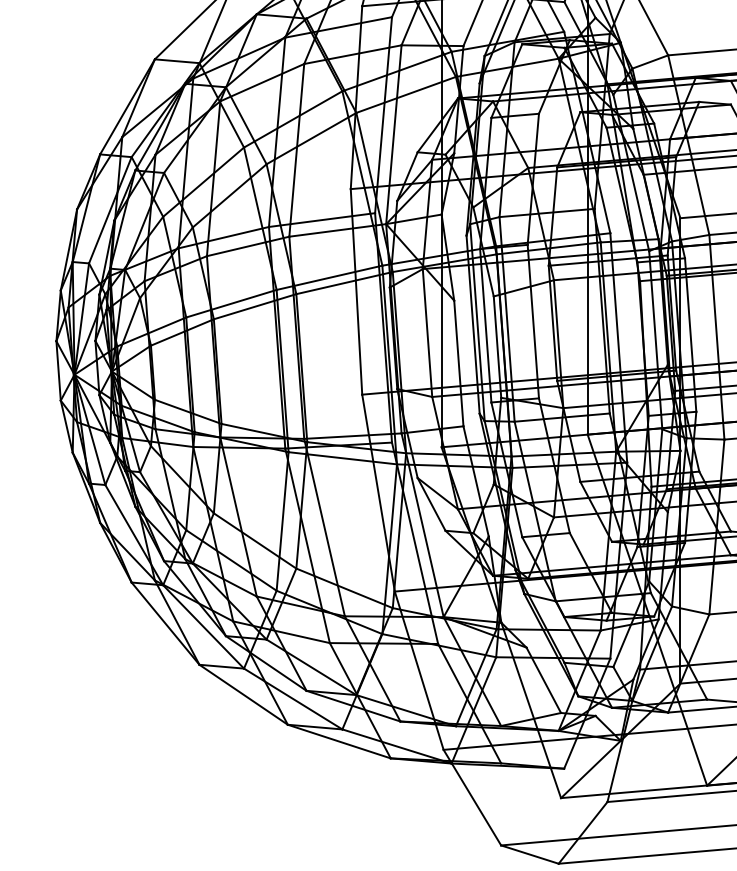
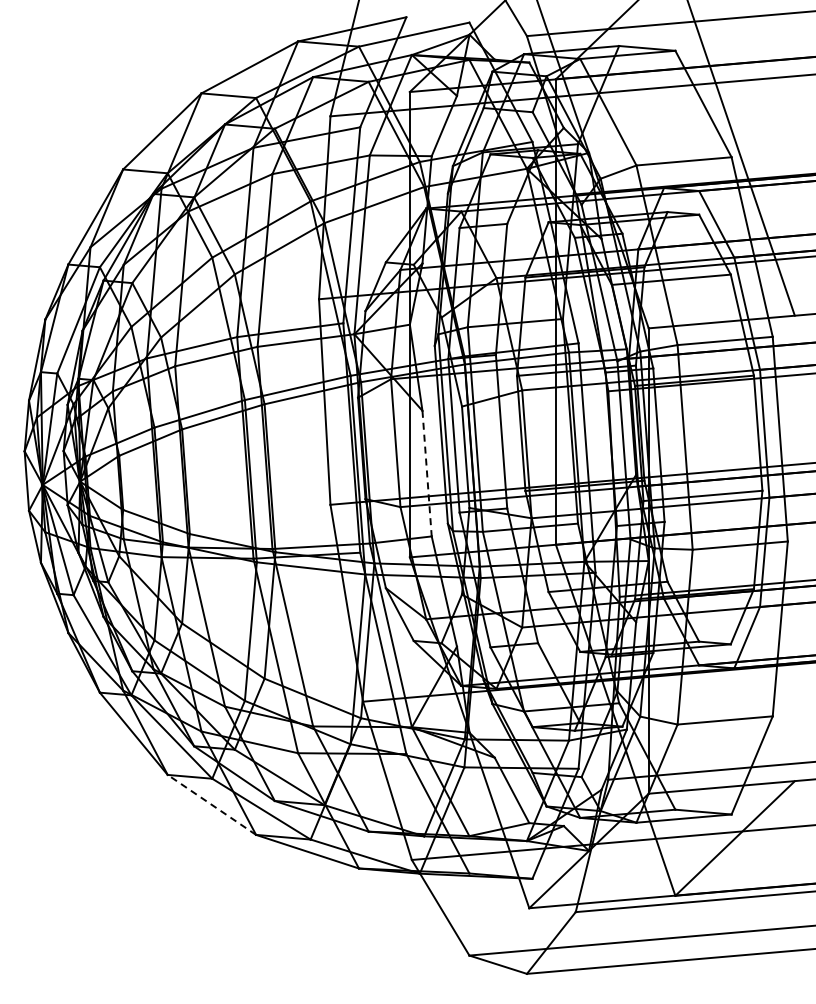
line: (459, 363) -> (427, 473), solid -> dashed
line: (243, 694) -> (211, 804), solid -> dashed

